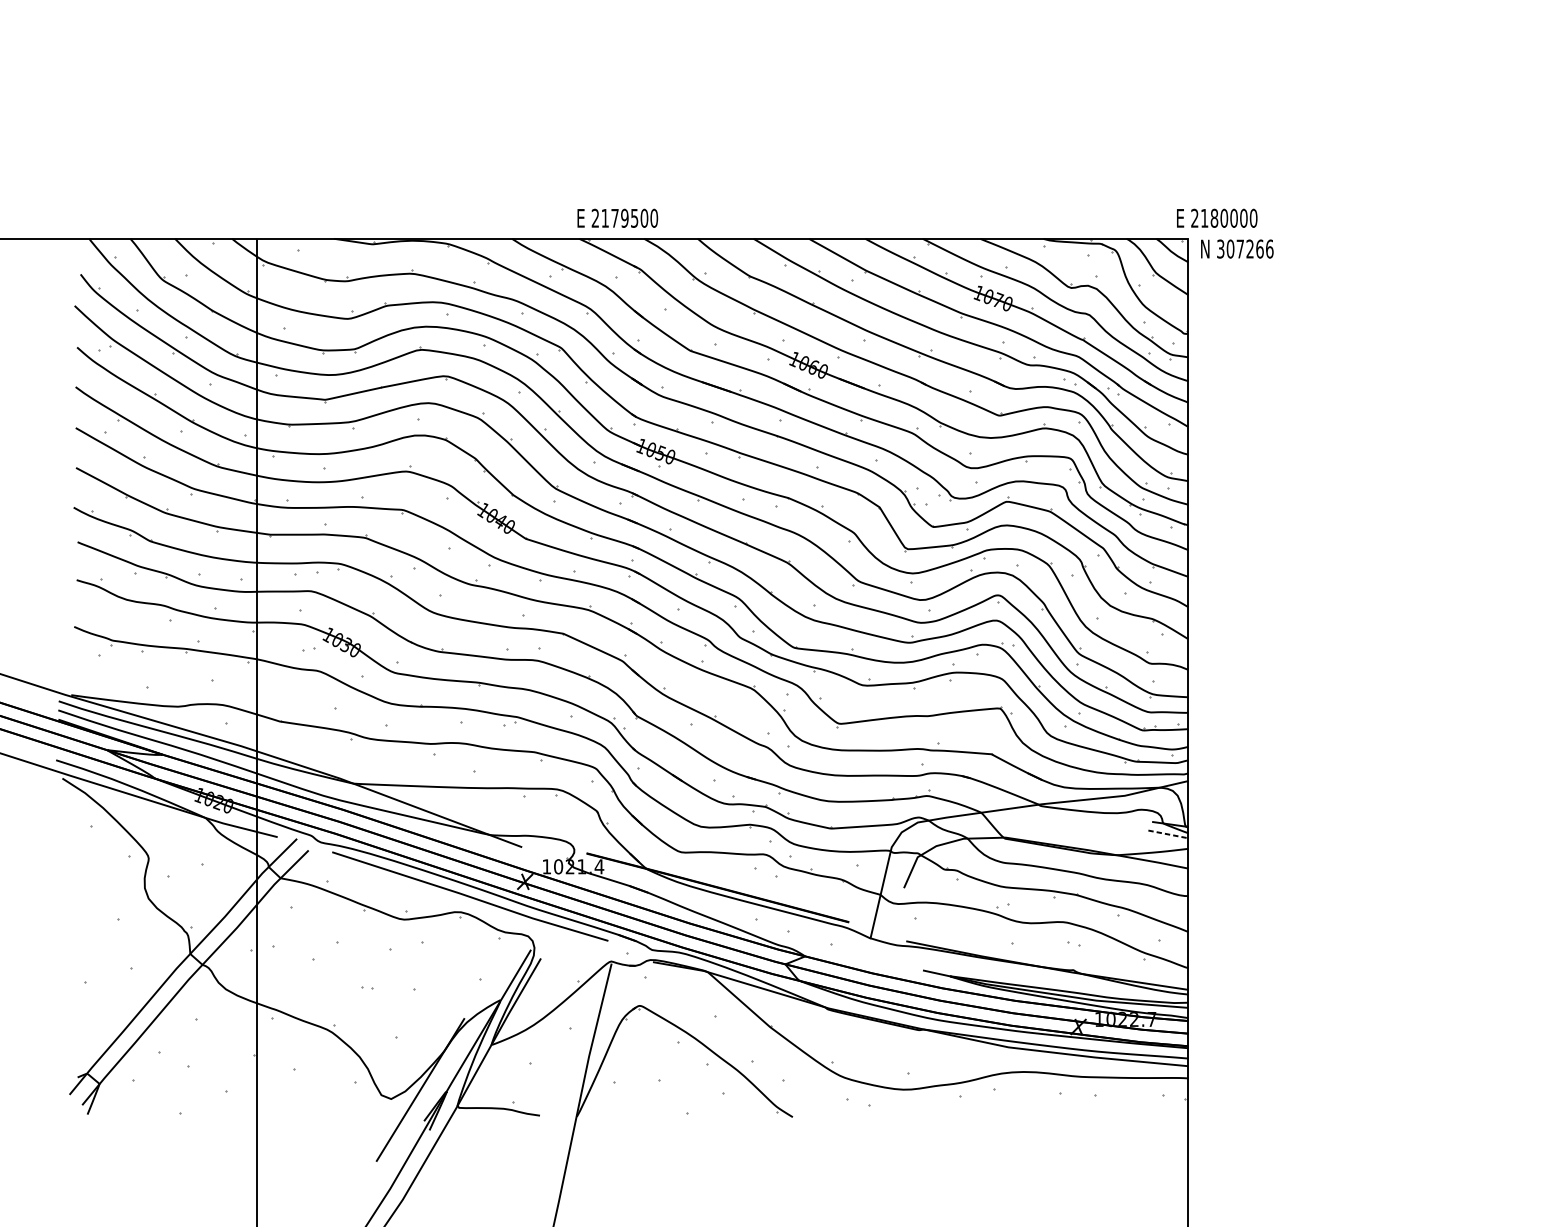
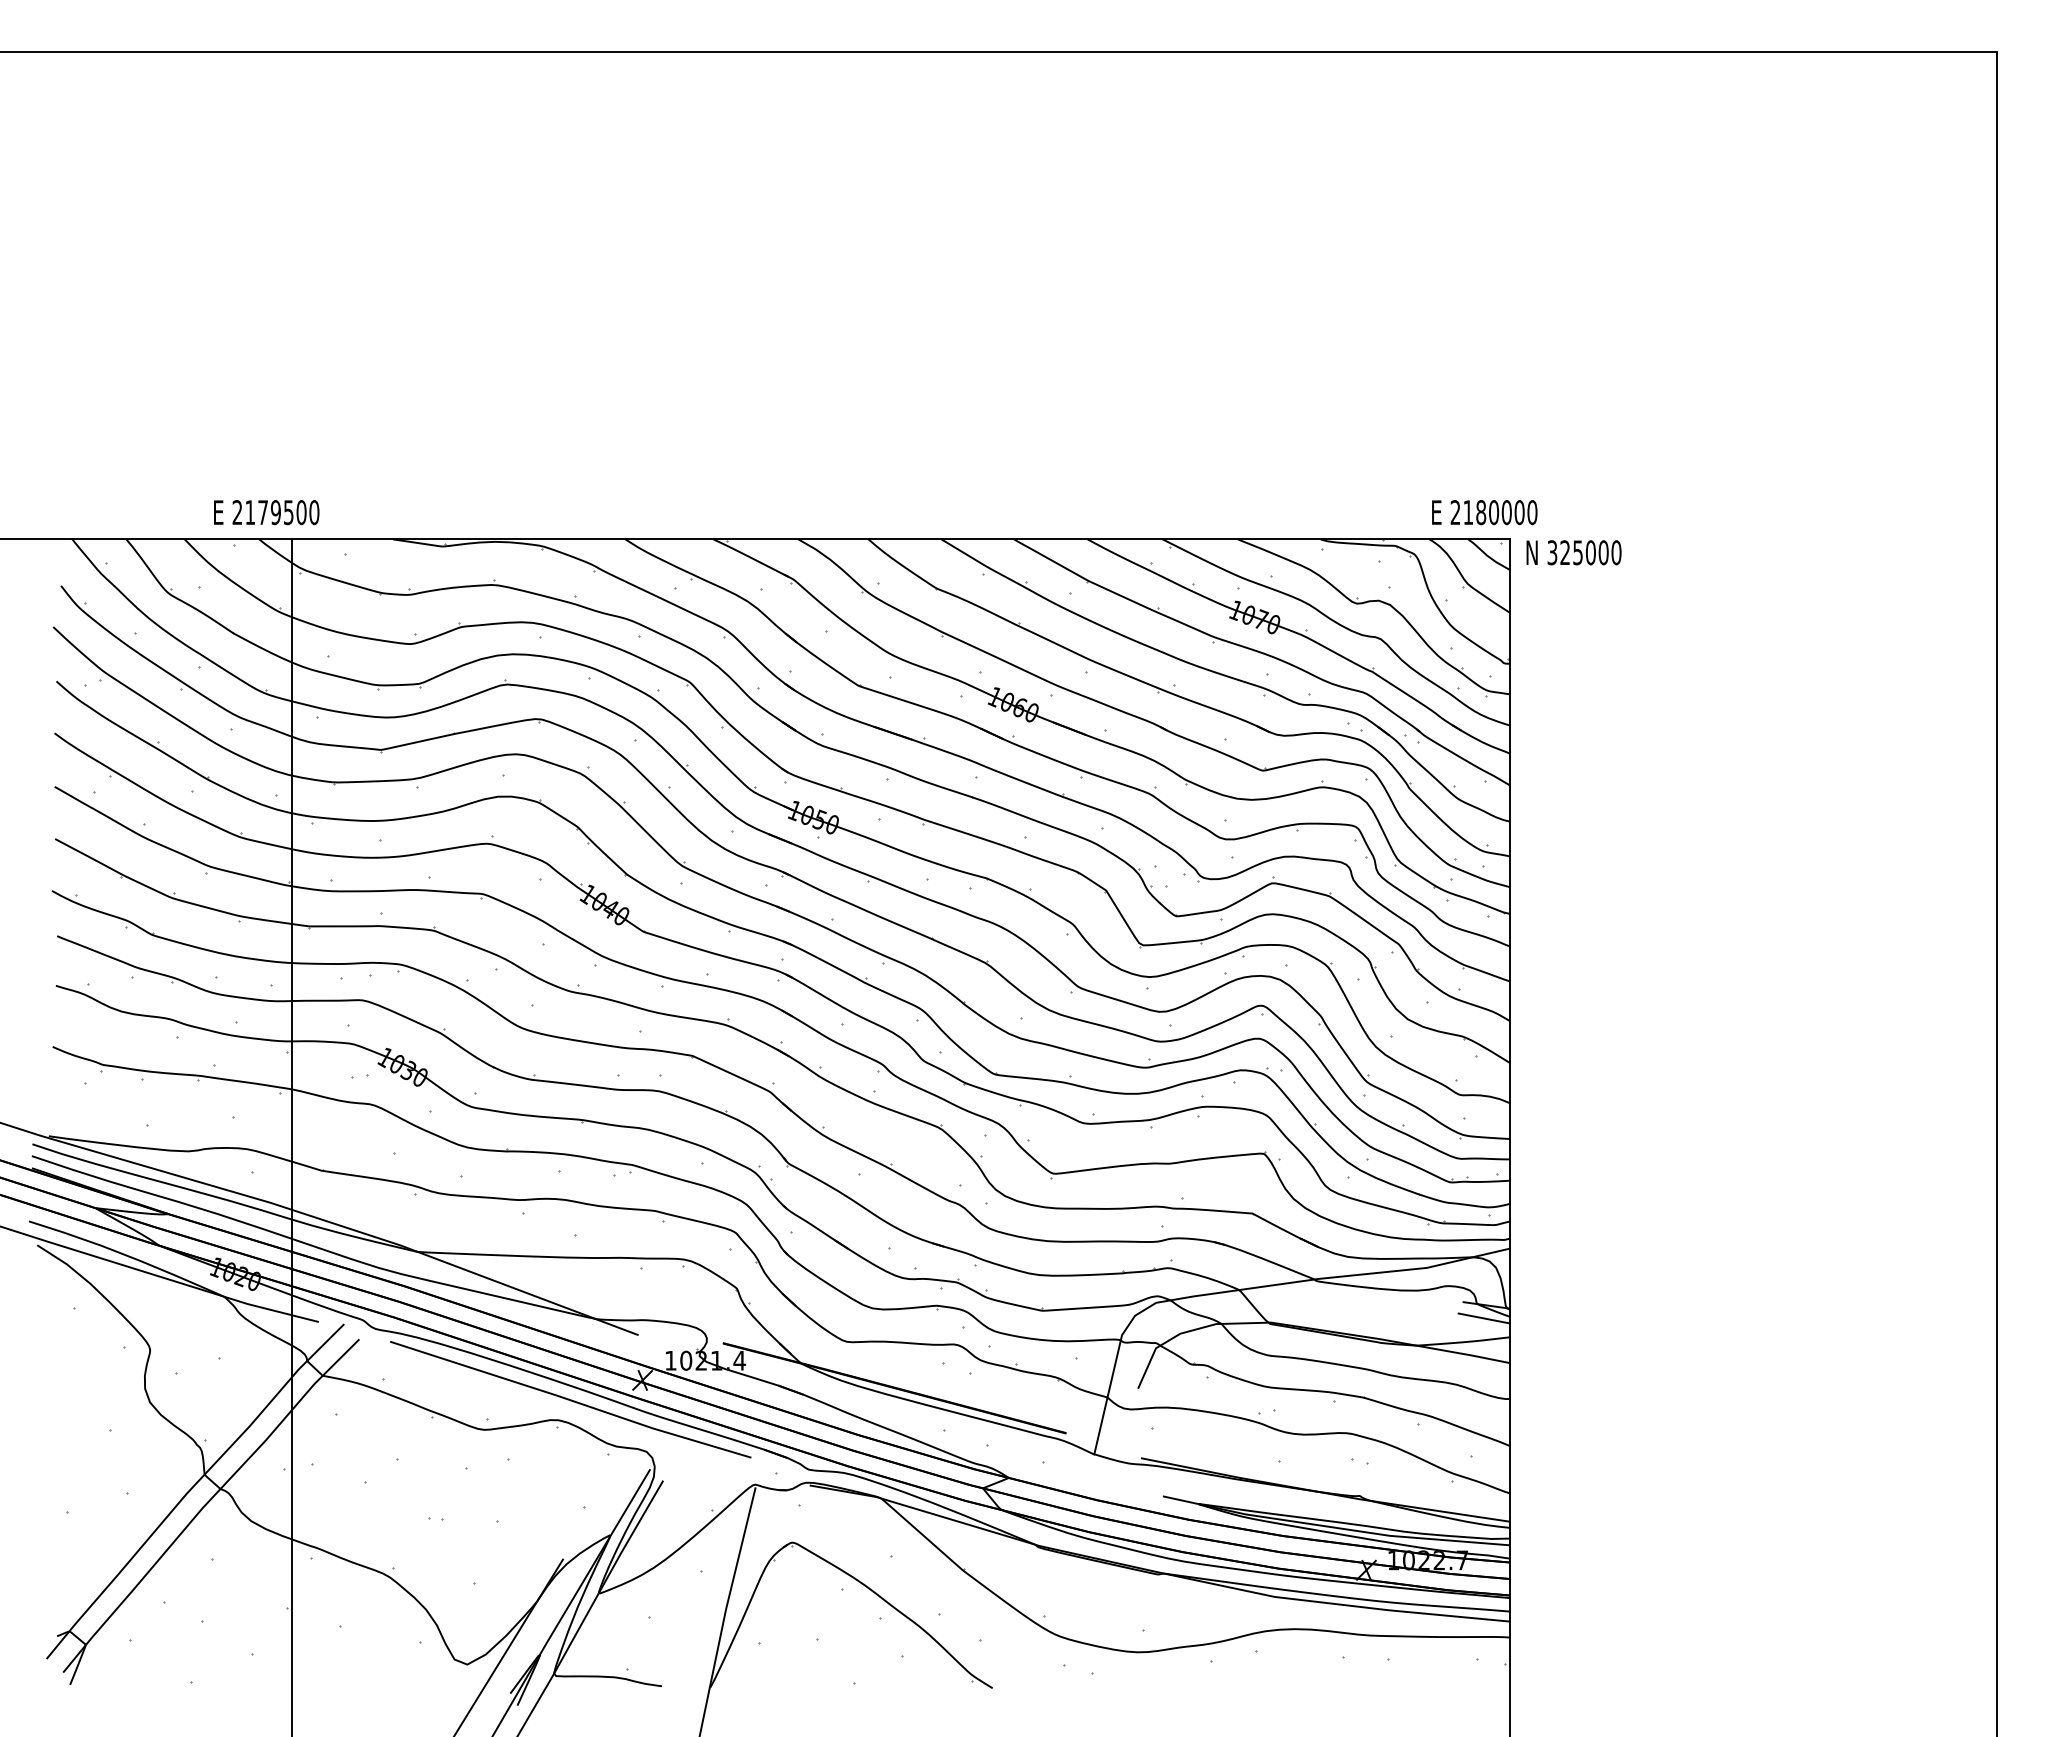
text: (617, 218) -> (266, 512), moved
text: (1217, 218) -> (1484, 512), moved
text: (1249, 248) -> (1590, 552), 307266 -> 325000
line: (1168, 834) -> (1483, 1318), dashed -> solid

